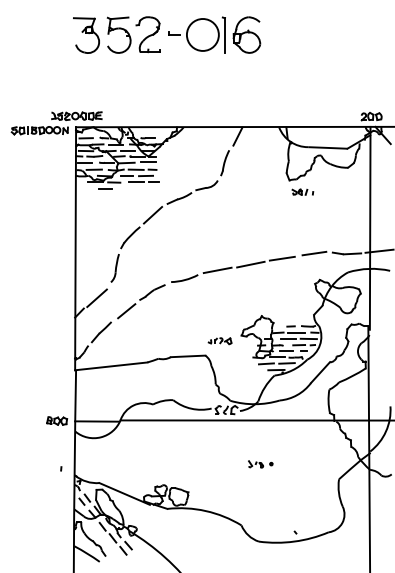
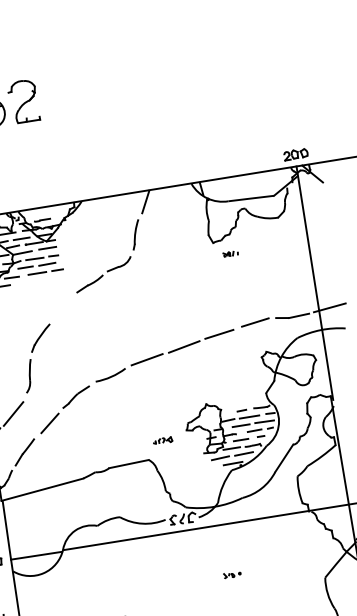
part: (214, 34) -> (100, 88), removed
part: (302, 191) -> (230, 253), size x0.6
line: (153, 215) -> (63, 308), removed
part: (219, 341) -> (162, 441), size x0.7
part: (260, 464) -> (232, 575), size x0.6

